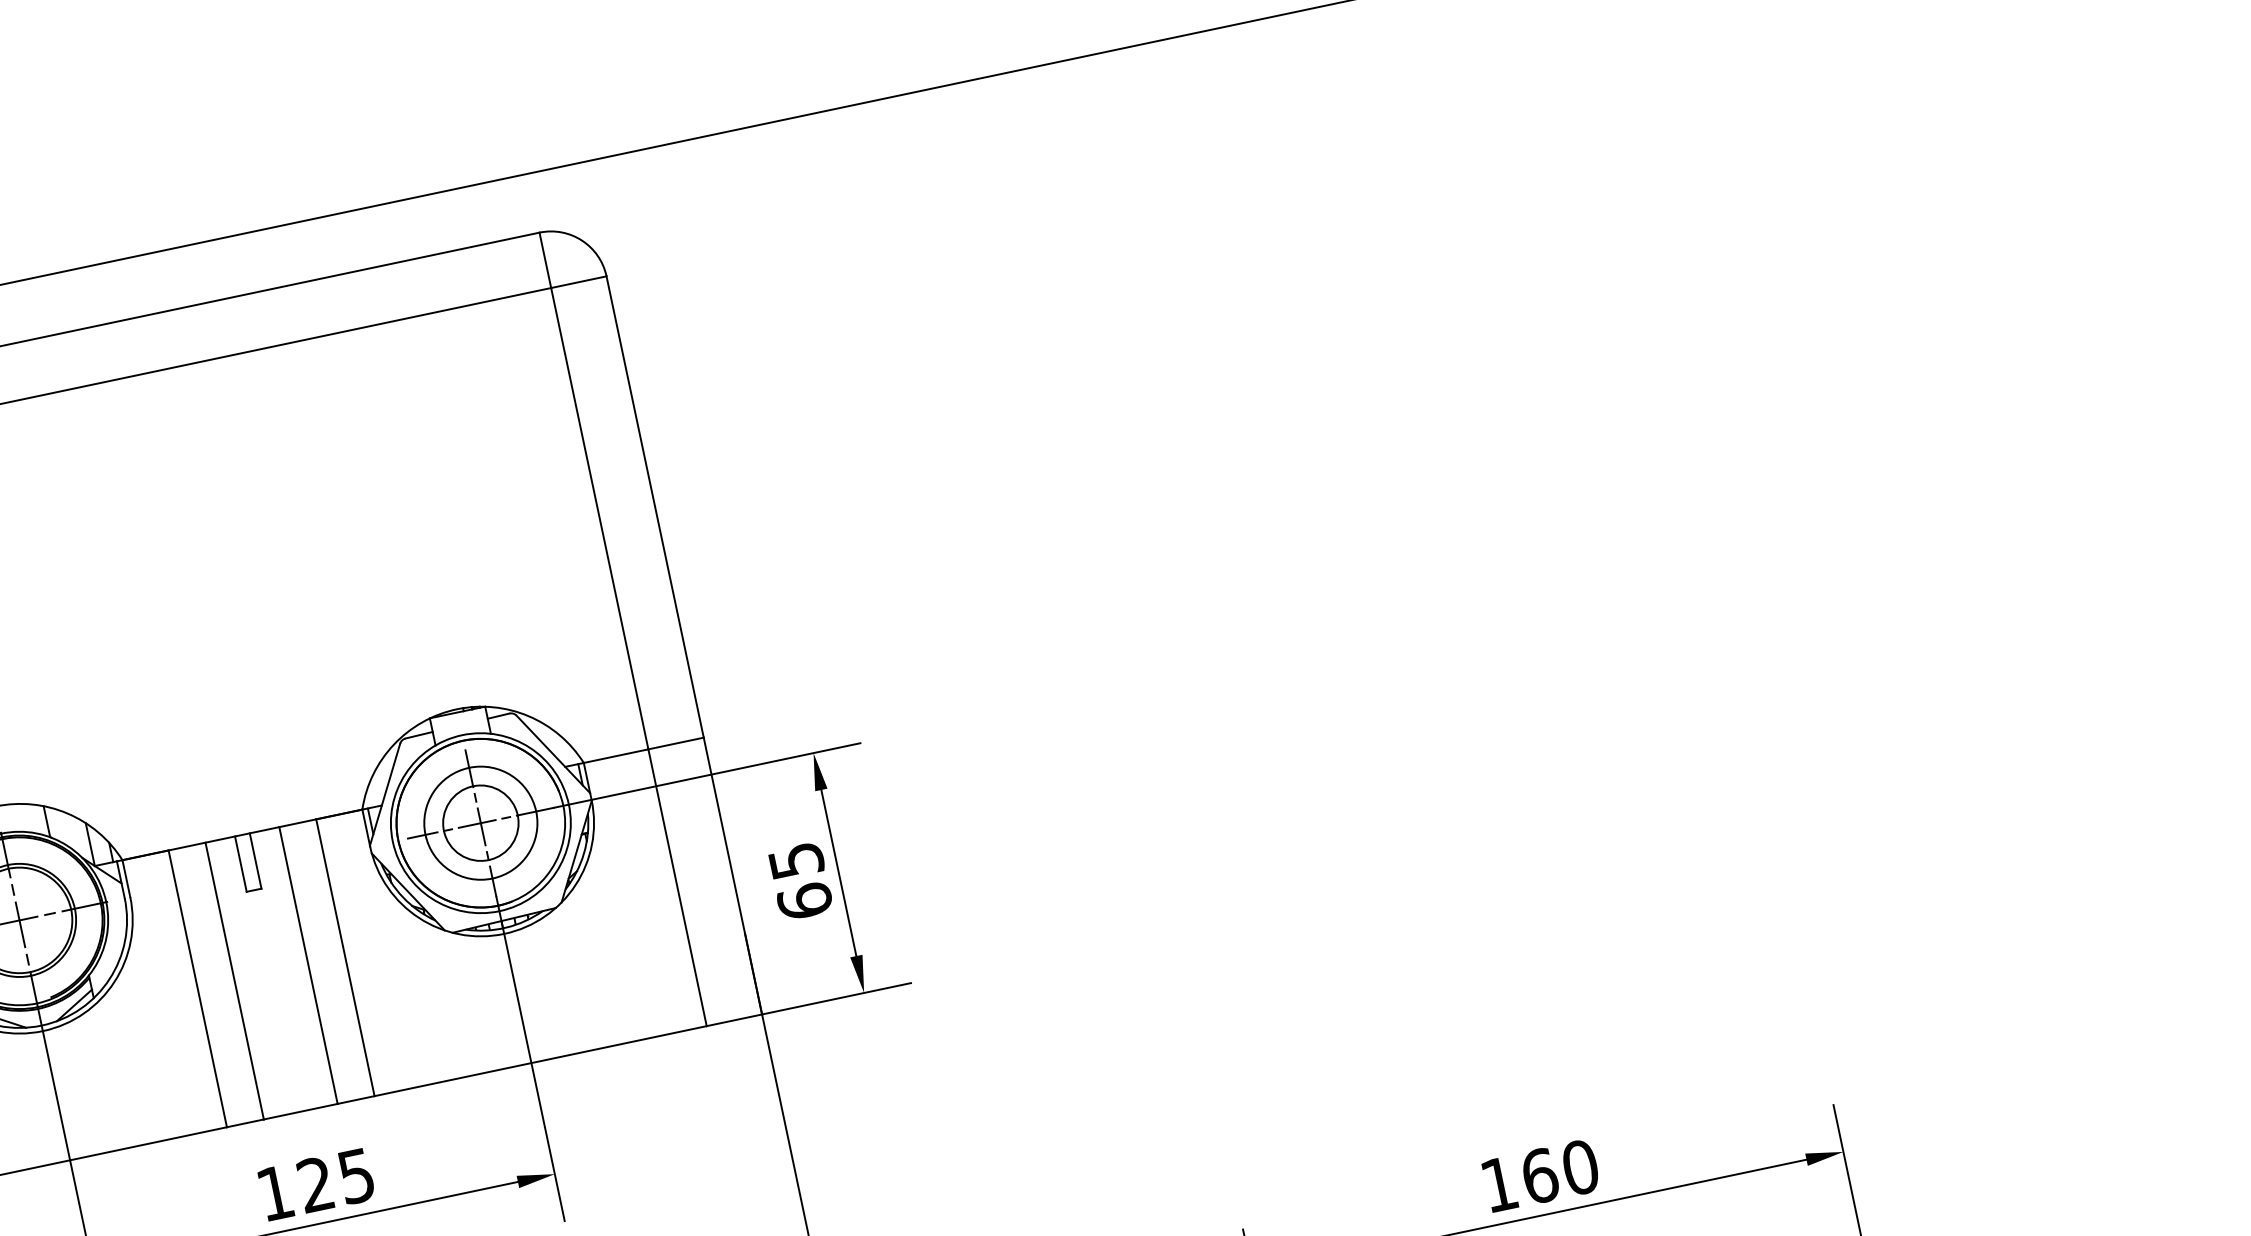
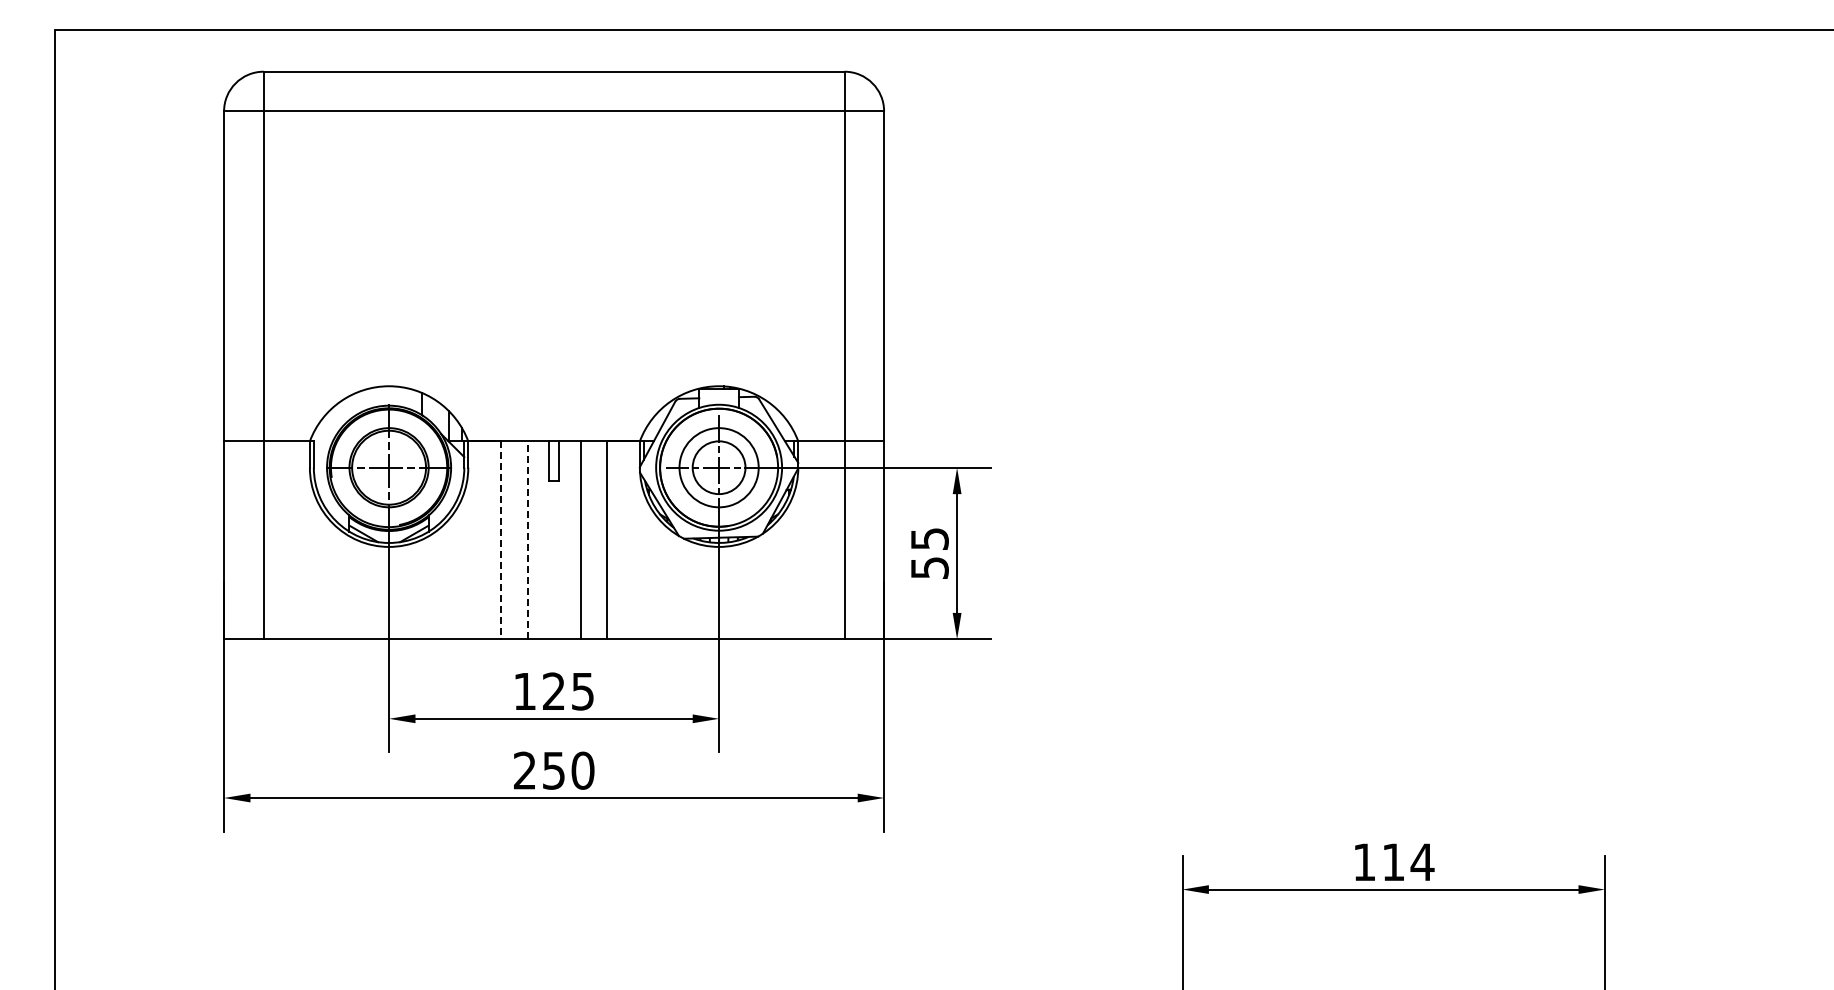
text: (804, 900) -> (929, 567), 65 -> 55
line: (234, 979) -> (527, 539), solid -> dashed
line: (198, 989) -> (501, 540), solid -> dashed
text: (1560, 1171) -> (1408, 862), 160 -> 114

